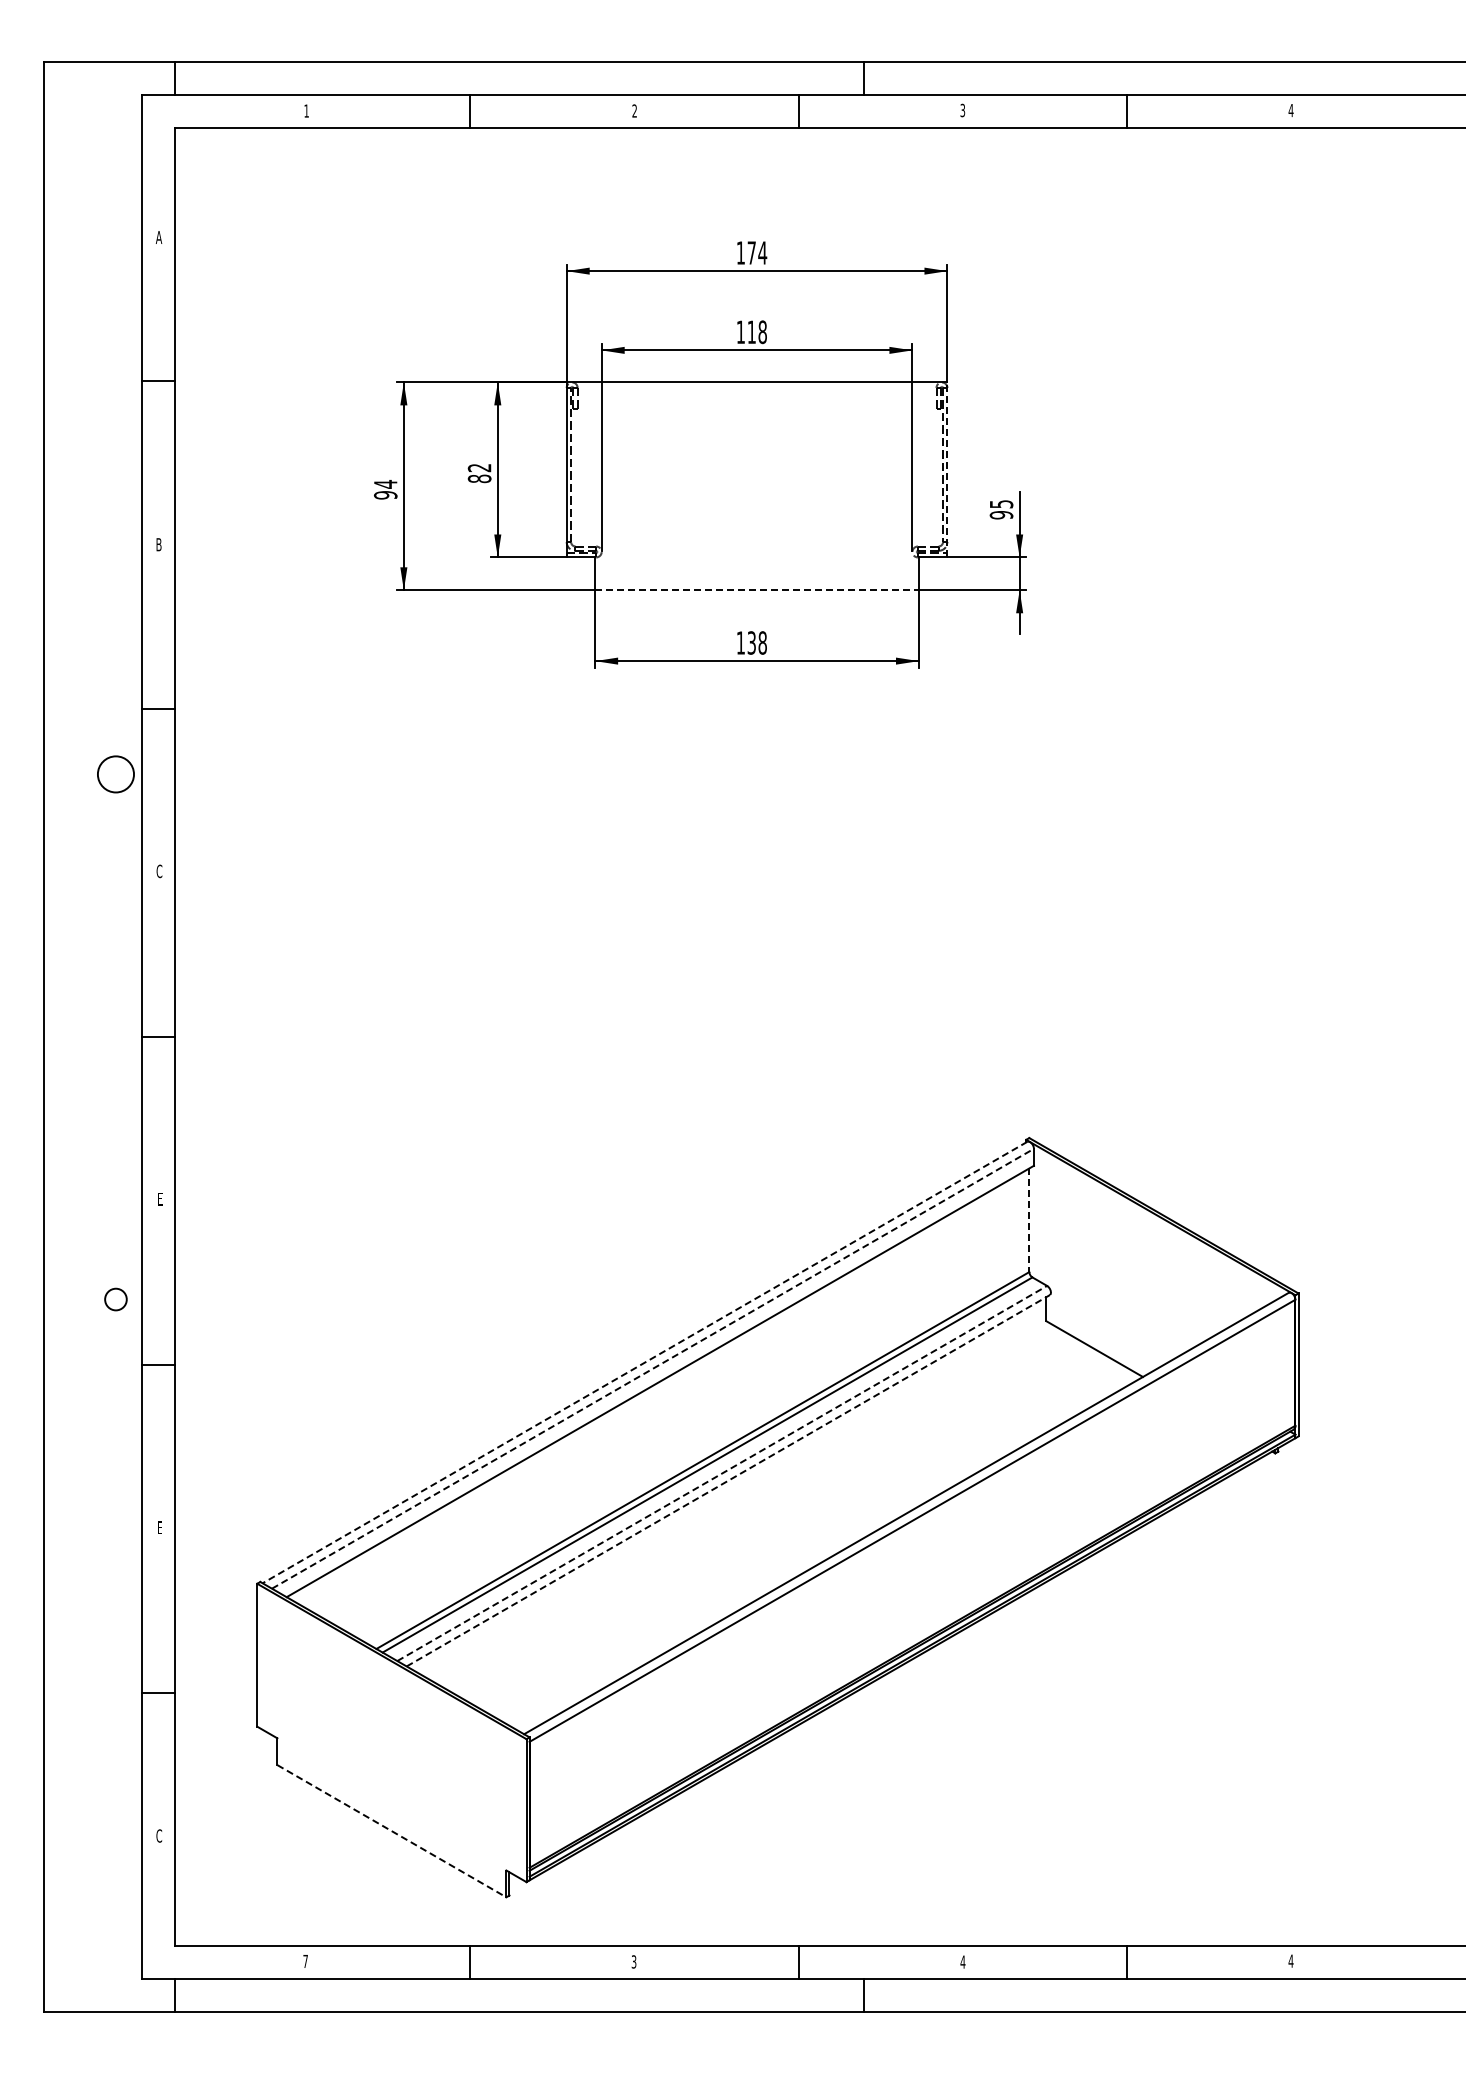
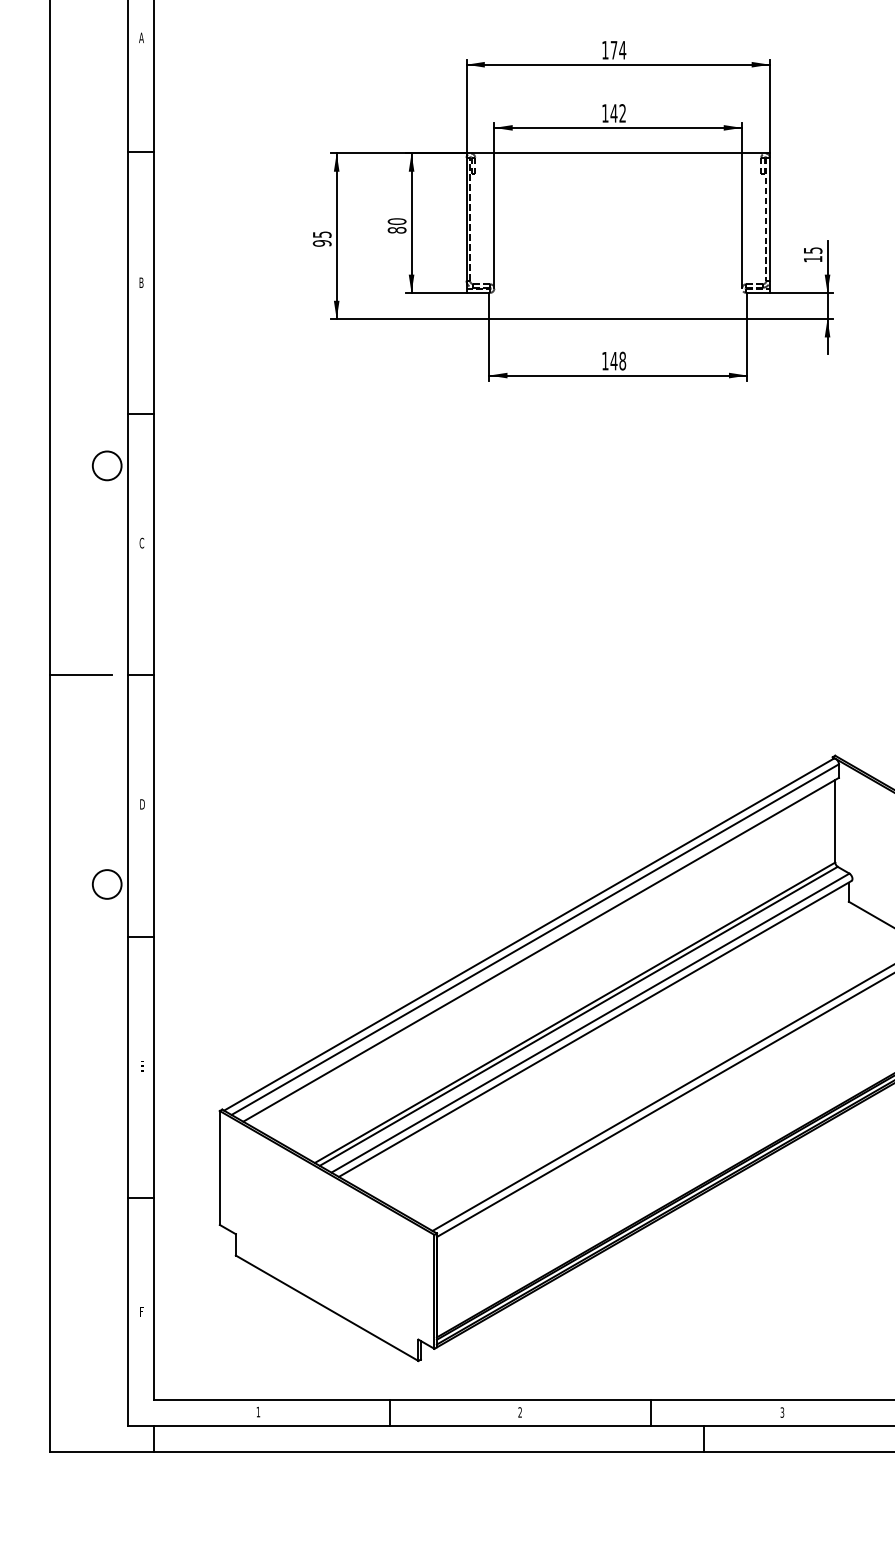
text: (756, 332) -> (617, 113), 118 -> 142
text: (479, 467) -> (396, 221), 82 -> 80
line: (947, 469) -> (770, 222), dashed -> solid
text: (385, 483) -> (322, 234), 94 -> 95
text: (1001, 515) -> (813, 259), 95 -> 15
line: (757, 590) -> (618, 319), dashed -> solid
text: (751, 642) -> (613, 360), 138 -> 148
line: (82, 1037) -> (80, 675), added
text: (160, 1198) -> (142, 803), E -> D
line: (1029, 1220) -> (835, 821), dashed -> solid
circle: (115, 1299) -> (106, 884), size x1.67
line: (645, 1362) -> (529, 934), dashed -> solid
line: (652, 1368) -> (534, 939), dashed -> solid
line: (722, 1473) -> (590, 1023), dashed -> solid
line: (728, 1480) -> (595, 1028), dashed -> solid
line: (392, 1831) -> (327, 1308), dashed -> solid
text: (159, 1835) -> (141, 1311), C -> F
text: (305, 1961) -> (258, 1412), 7 -> 1
text: (962, 1961) -> (781, 1412), 4 -> 3
text: (633, 1962) -> (519, 1412), 3 -> 2

